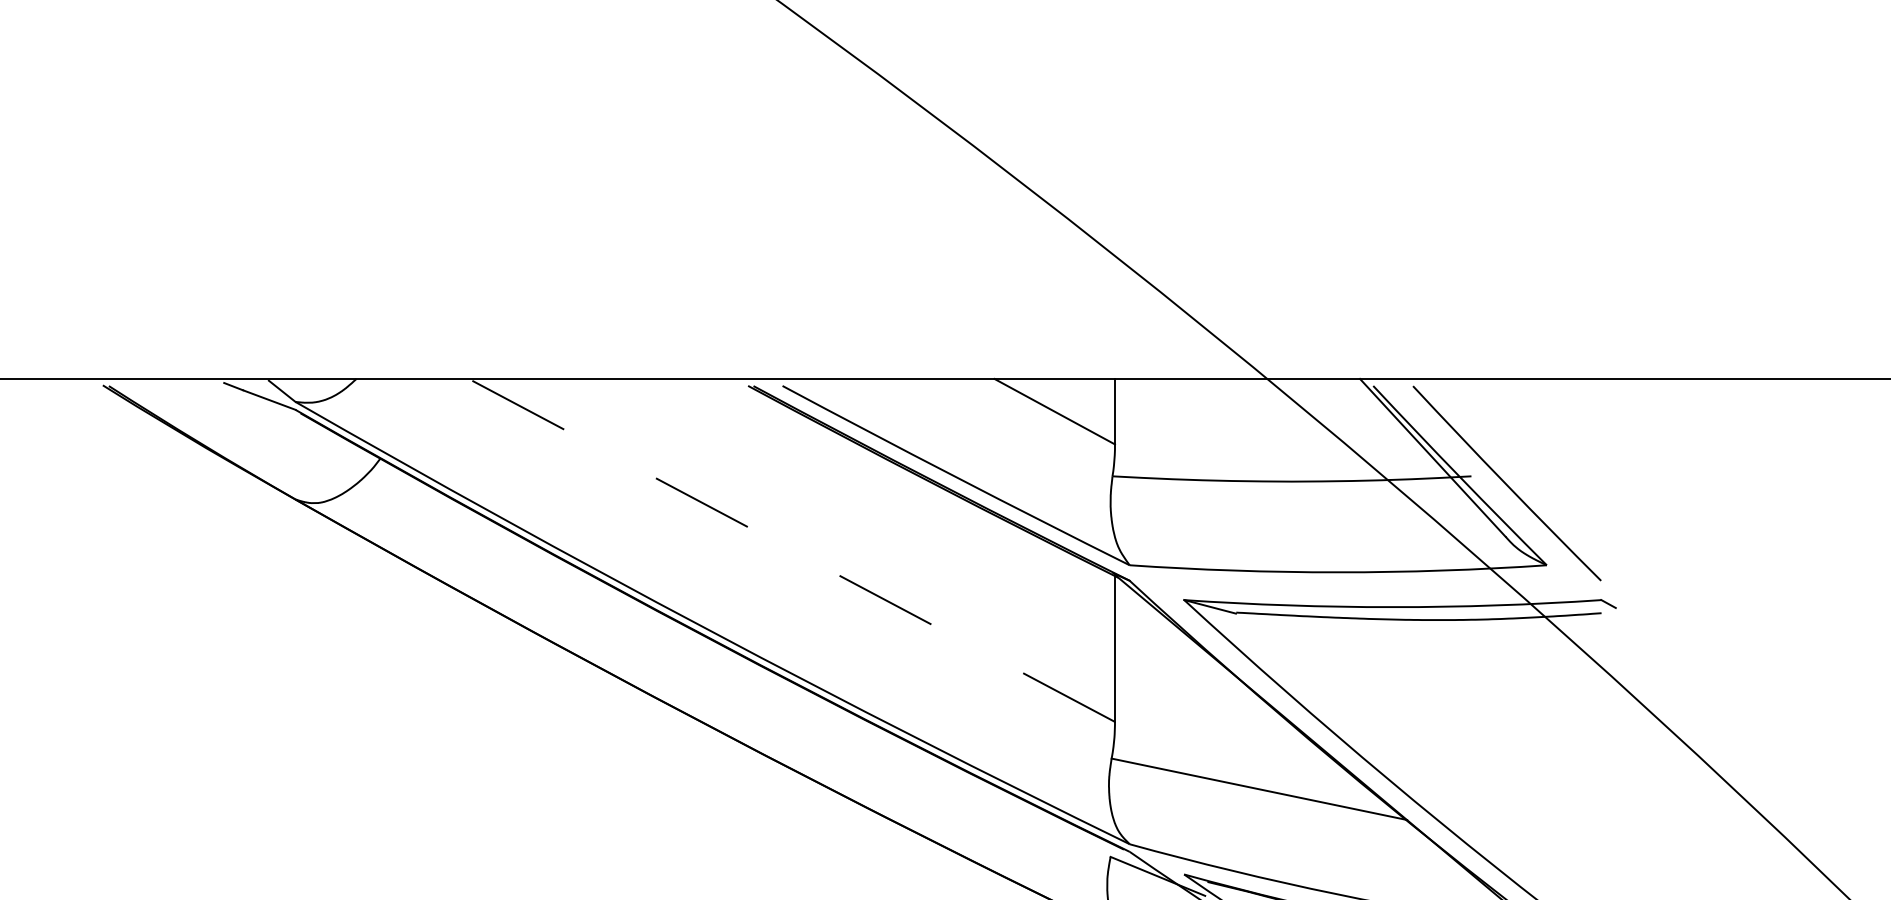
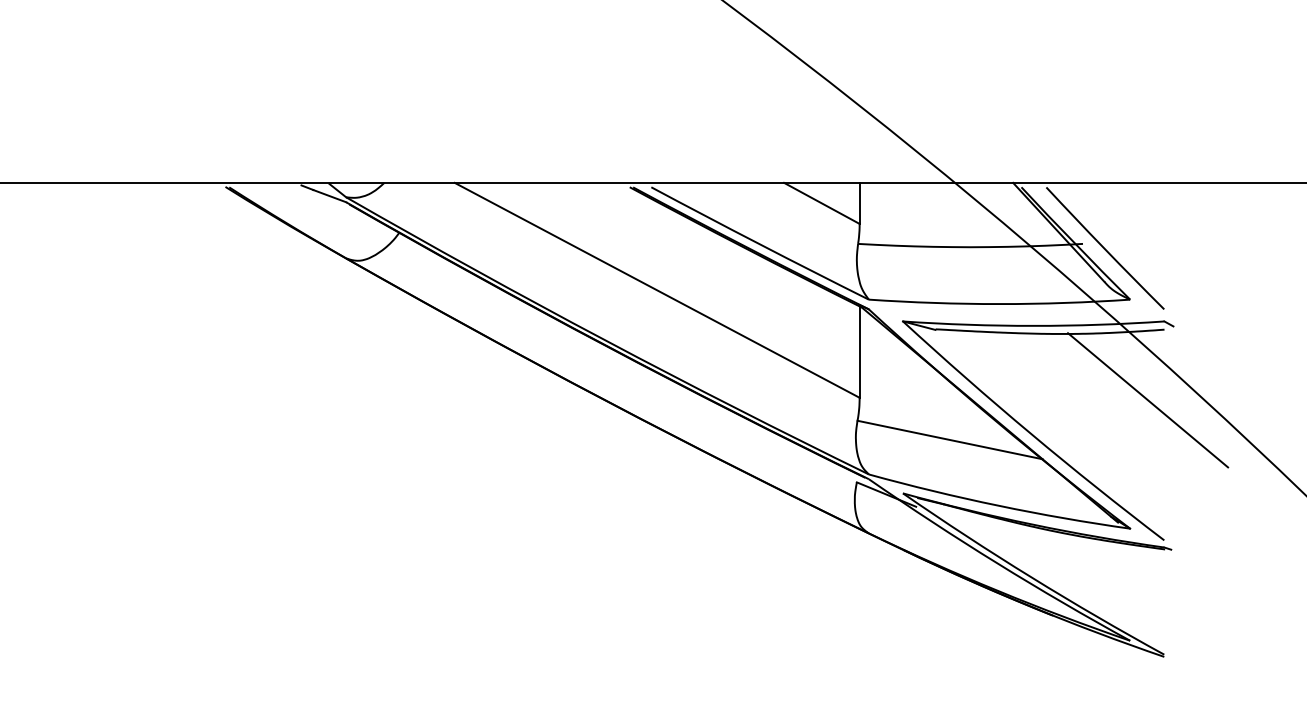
line: (790, 550) -> (656, 290), dashed -> solid
line: (1576, 726) -> (1148, 400), added

